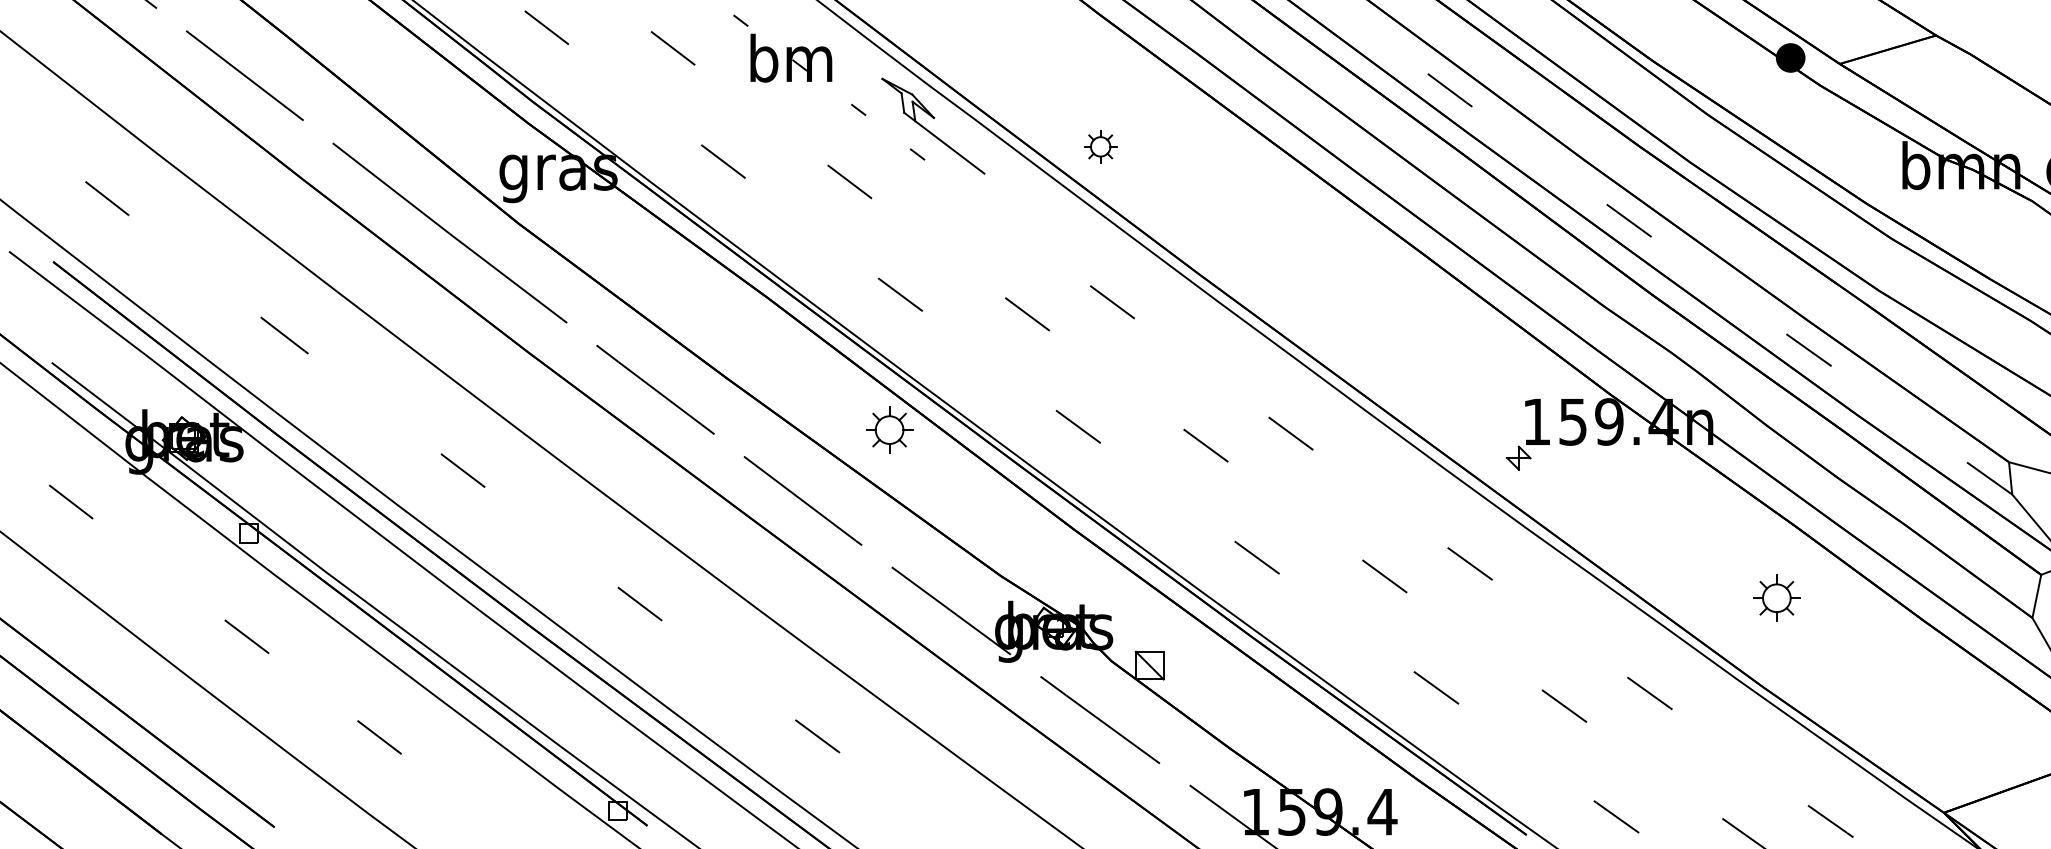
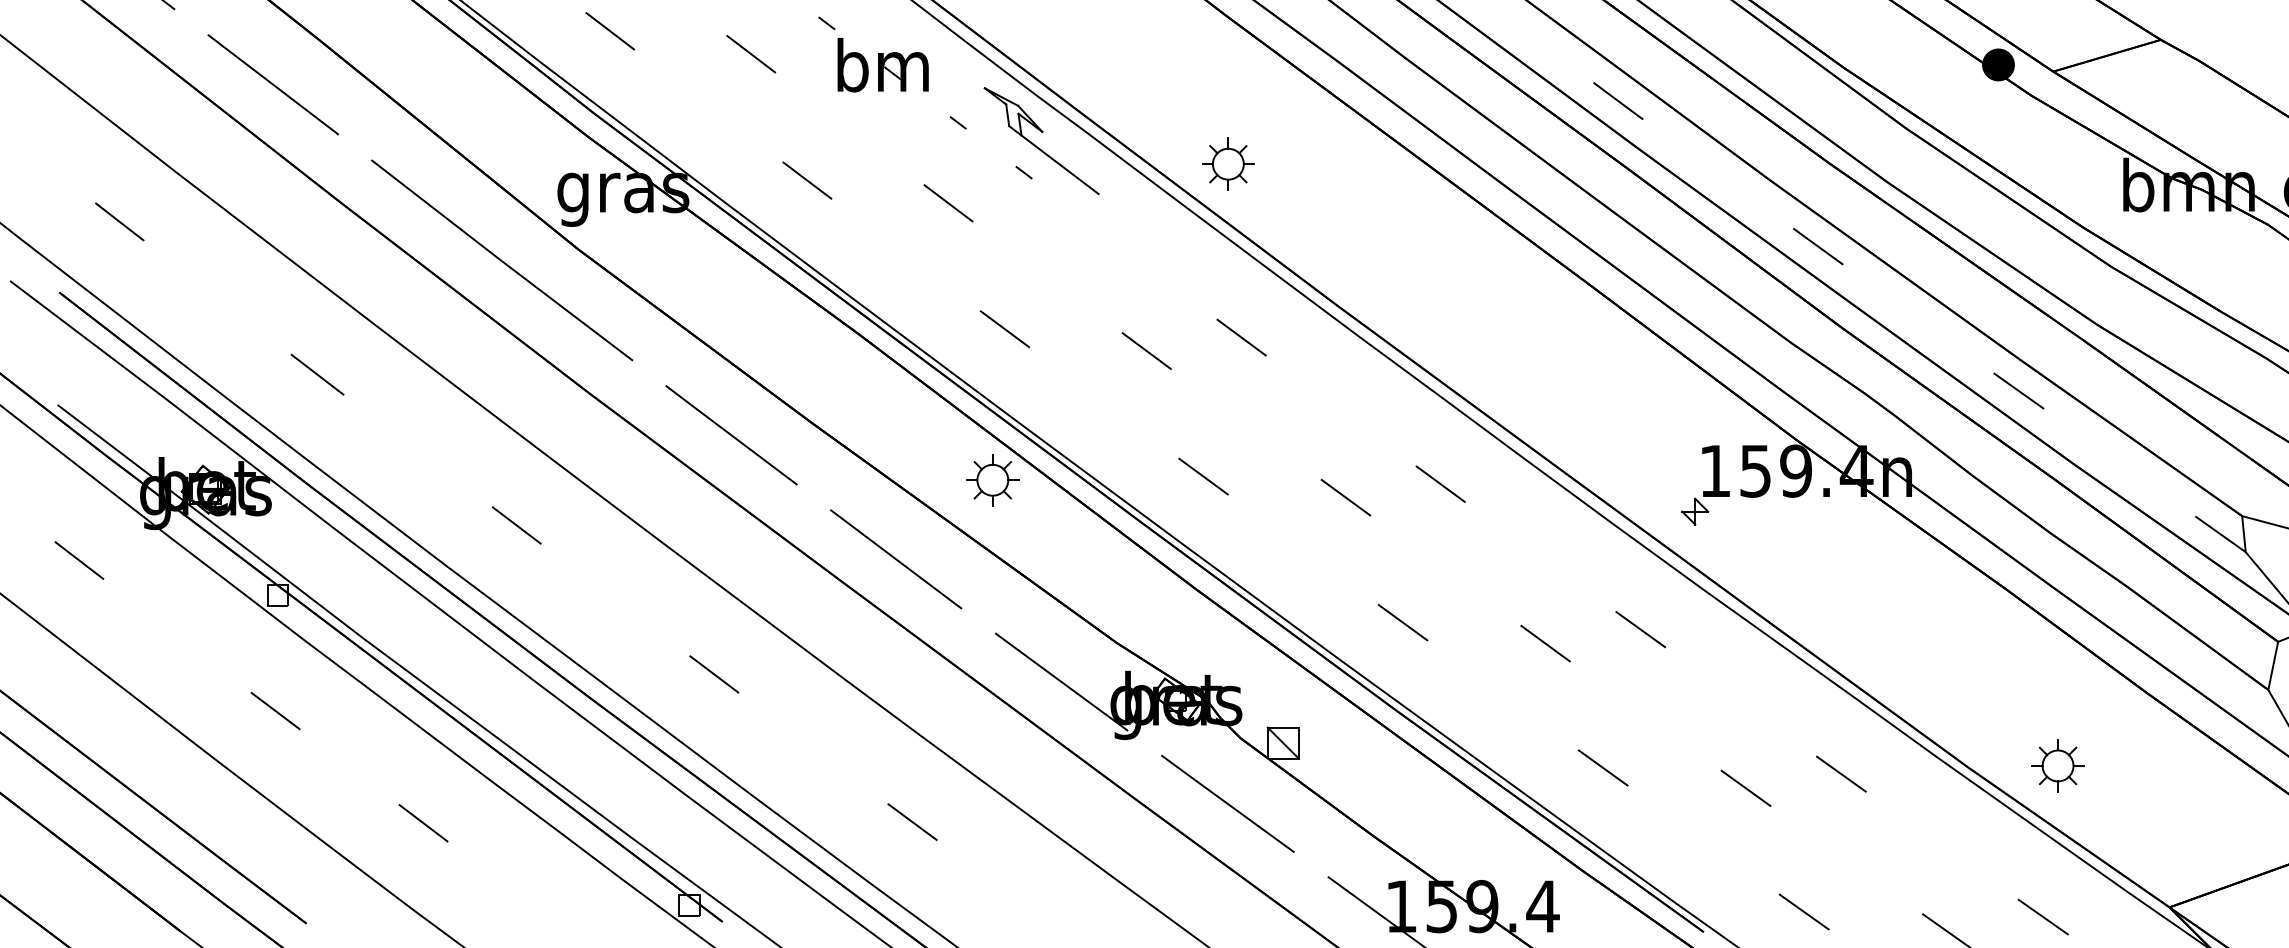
part: (1100, 146) -> (1228, 163), size x1.43
part: (1776, 597) -> (2057, 765), moved

